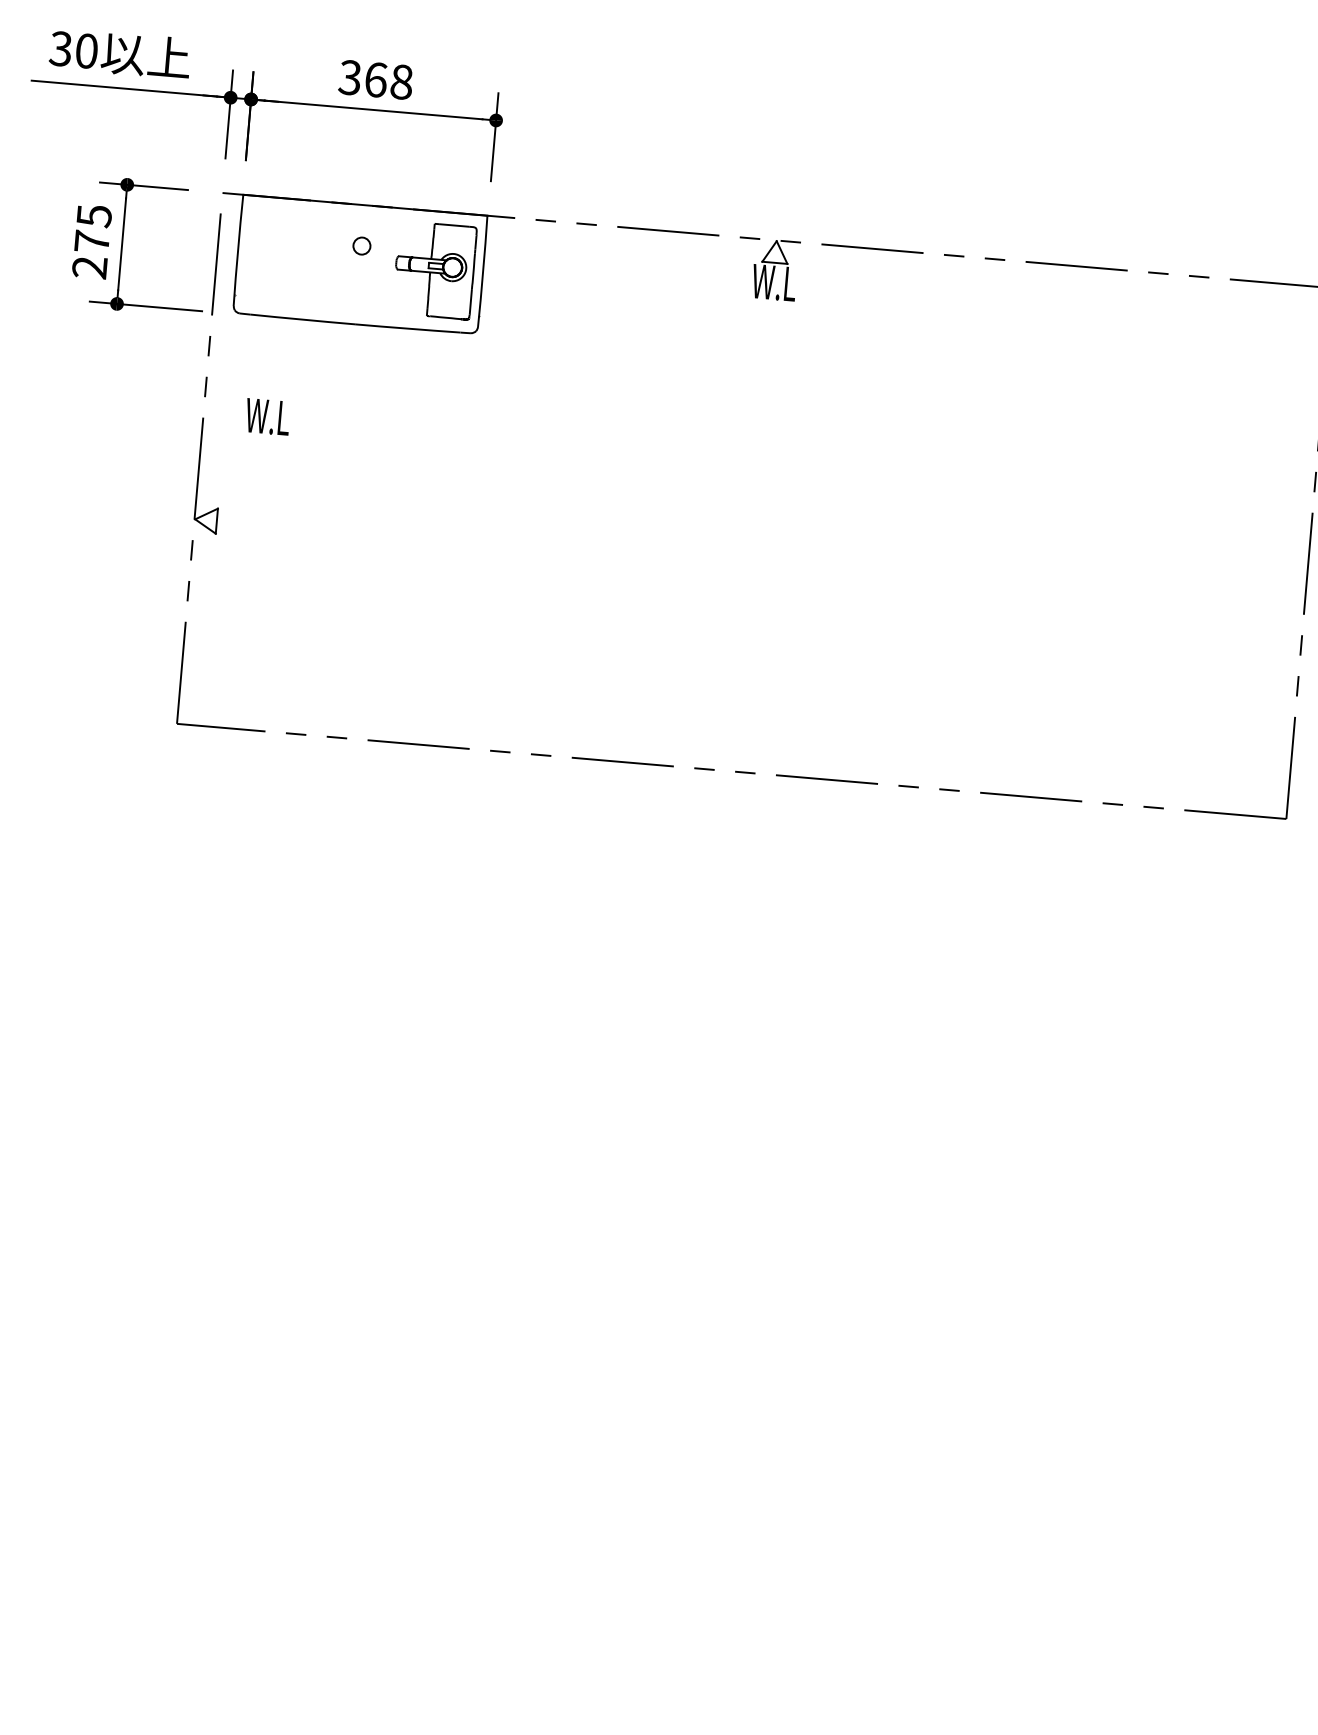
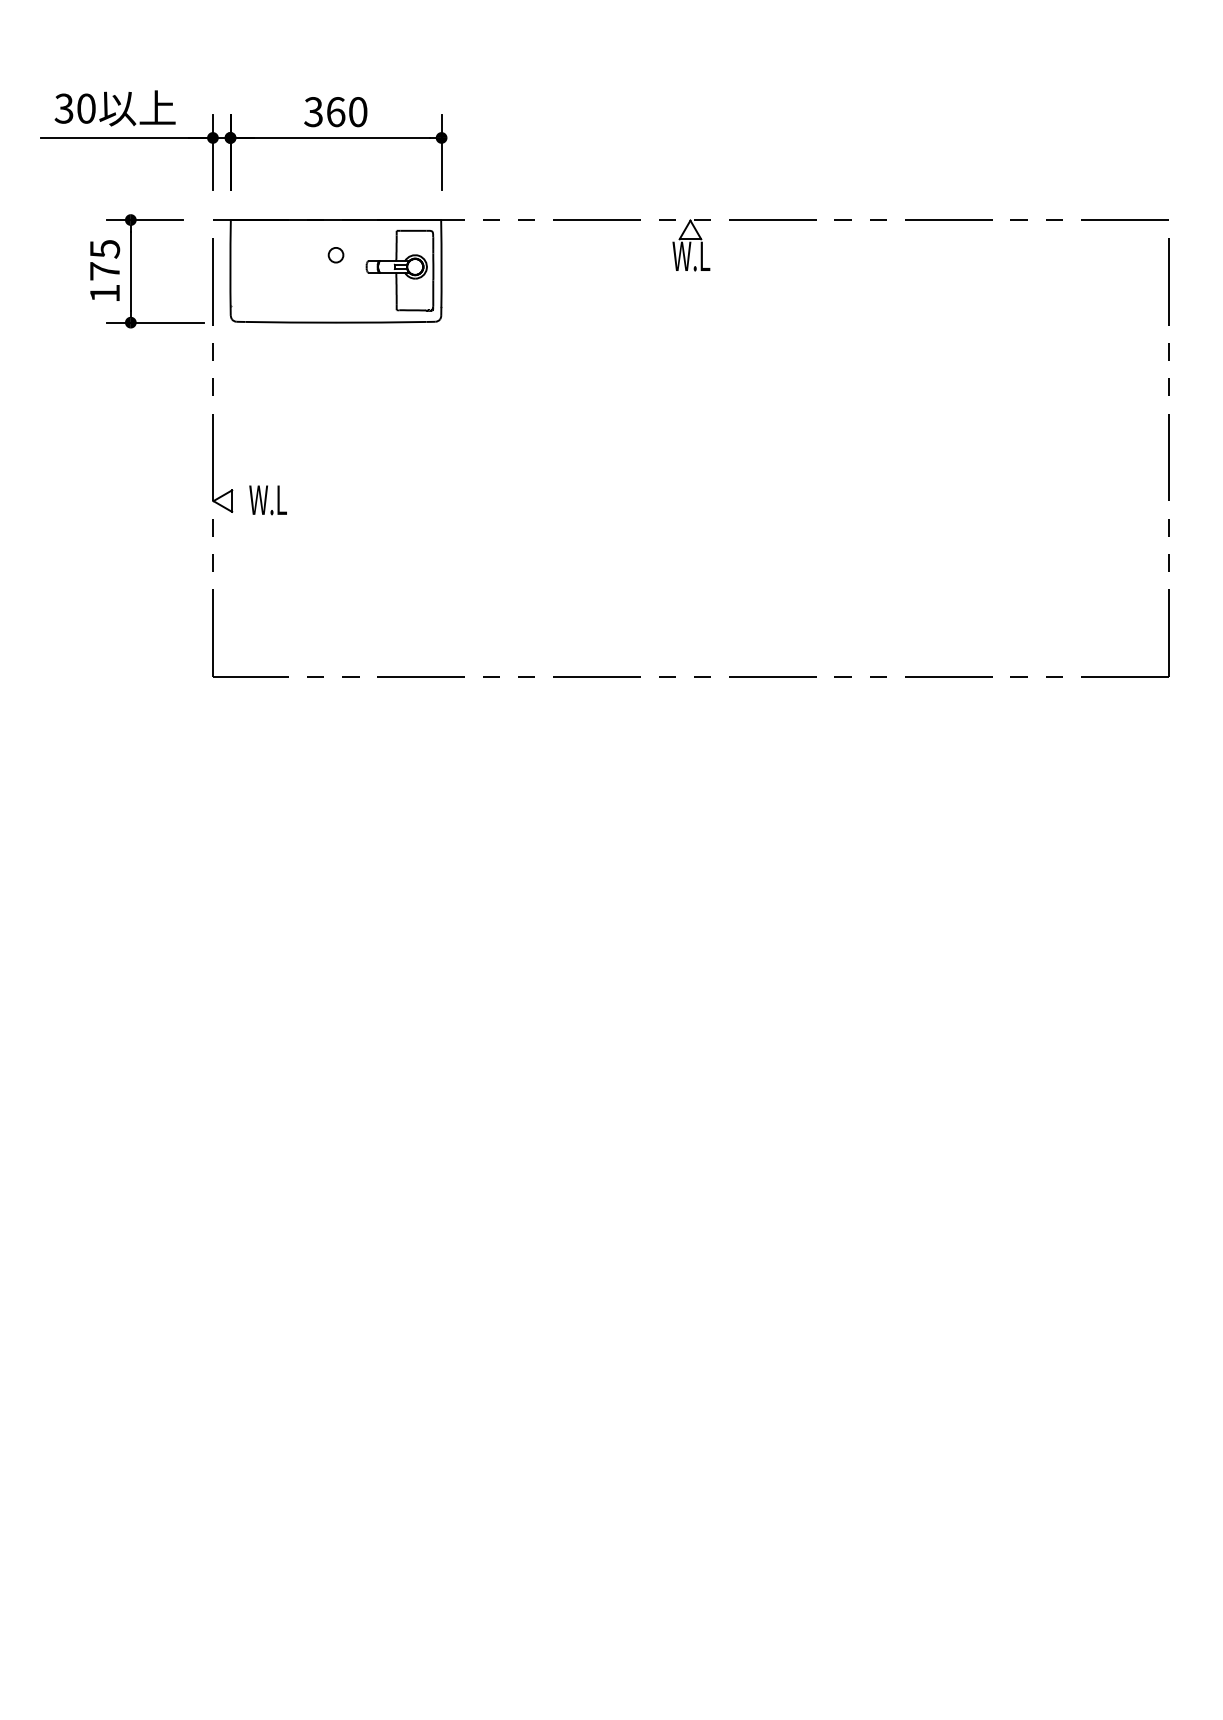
text: (402, 82) -> (358, 112), 368 -> 360
text: (89, 267) -> (104, 293), 275 -> 175
text: (267, 417) -> (267, 500), moved

